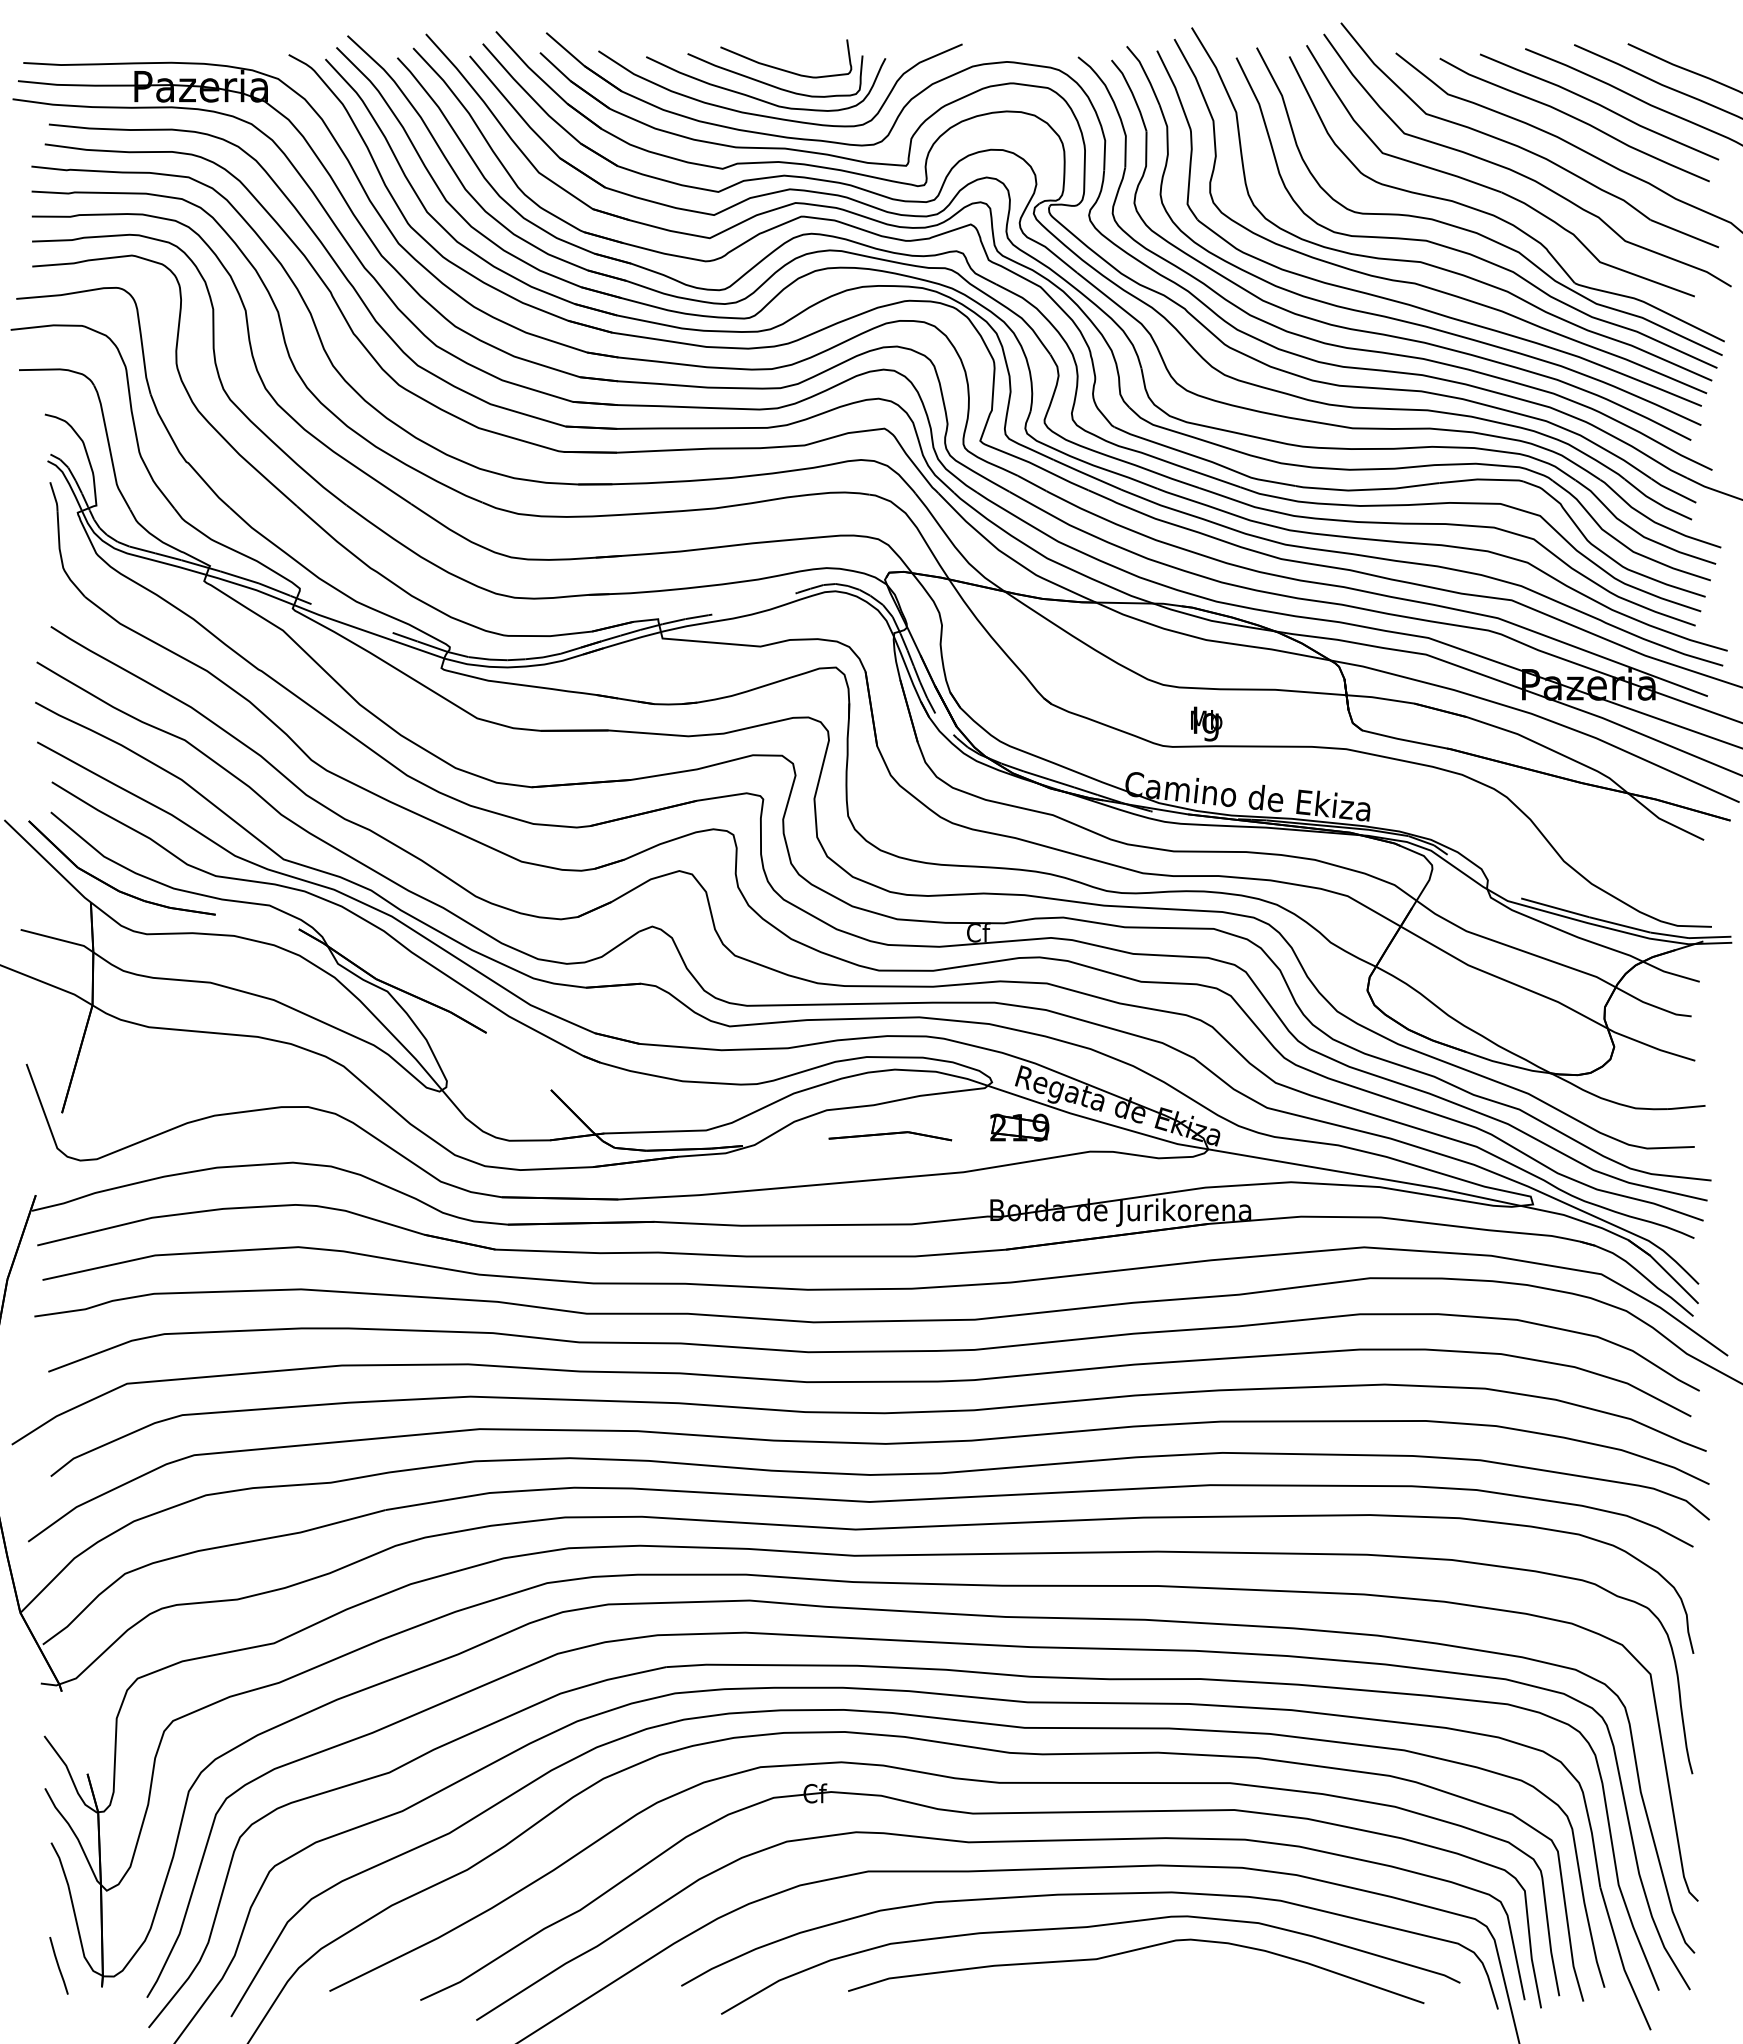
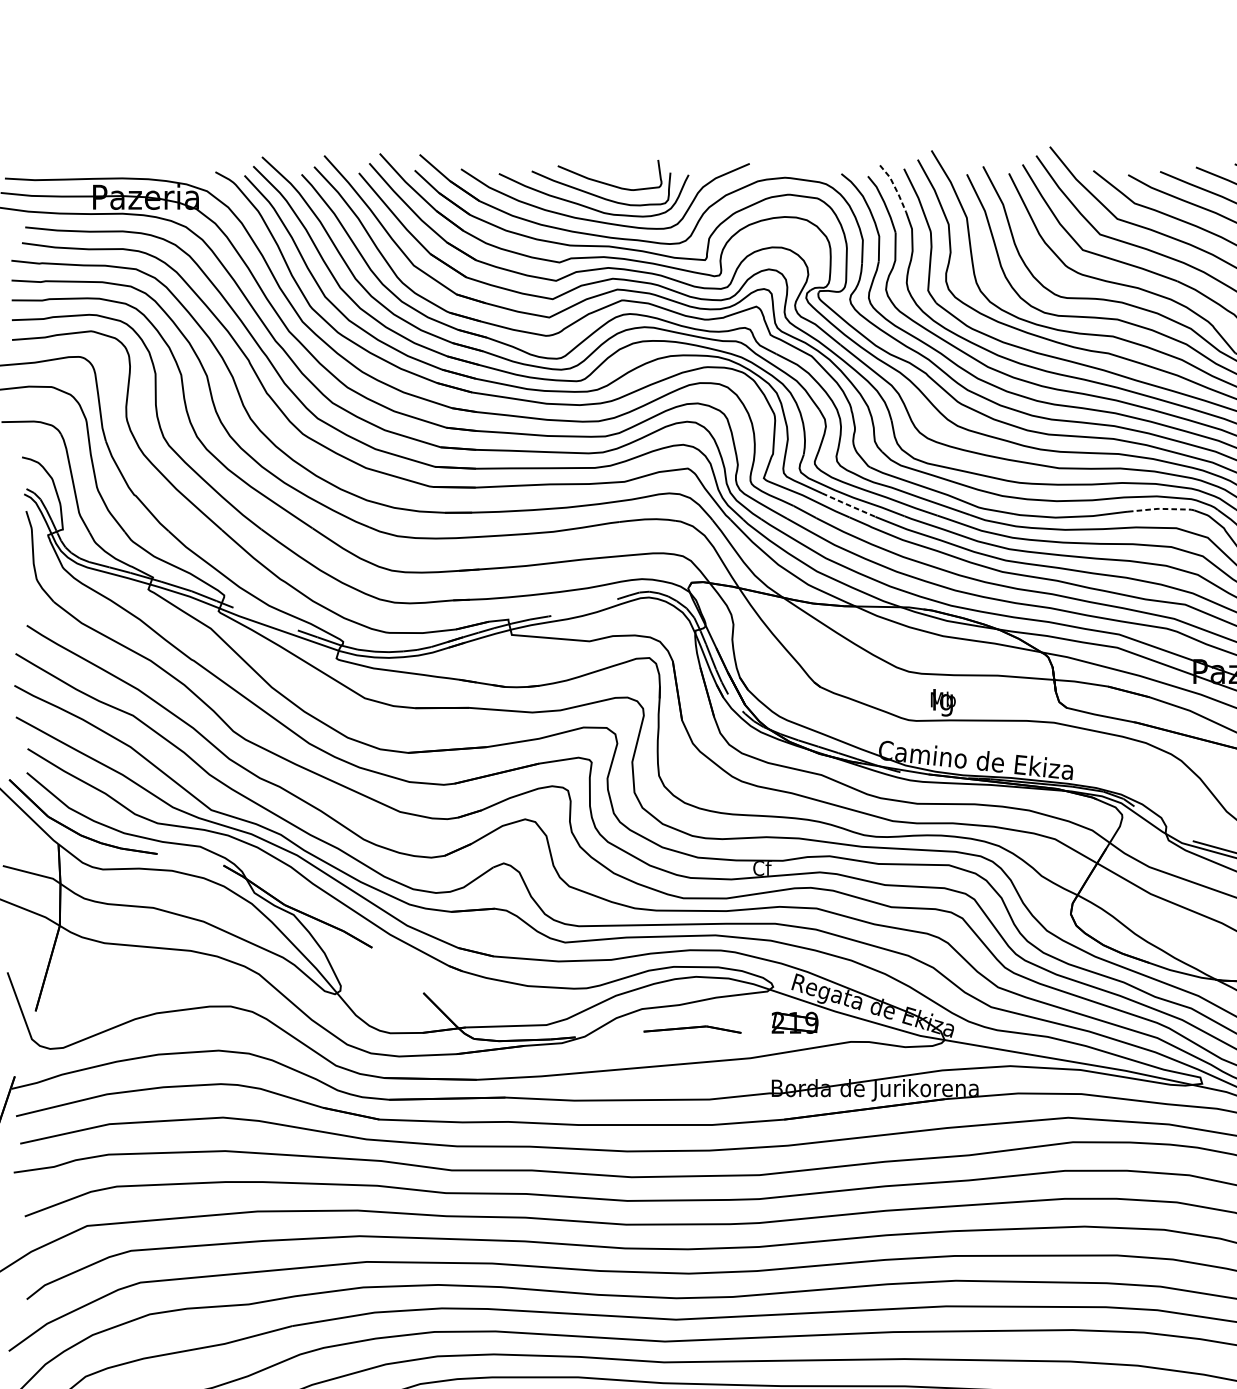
line: (1145, 74) -> (894, 187), solid -> dashed
line: (1088, 475) -> (849, 505), solid -> dashed
line: (1481, 479) -> (1161, 508), solid -> dashed

